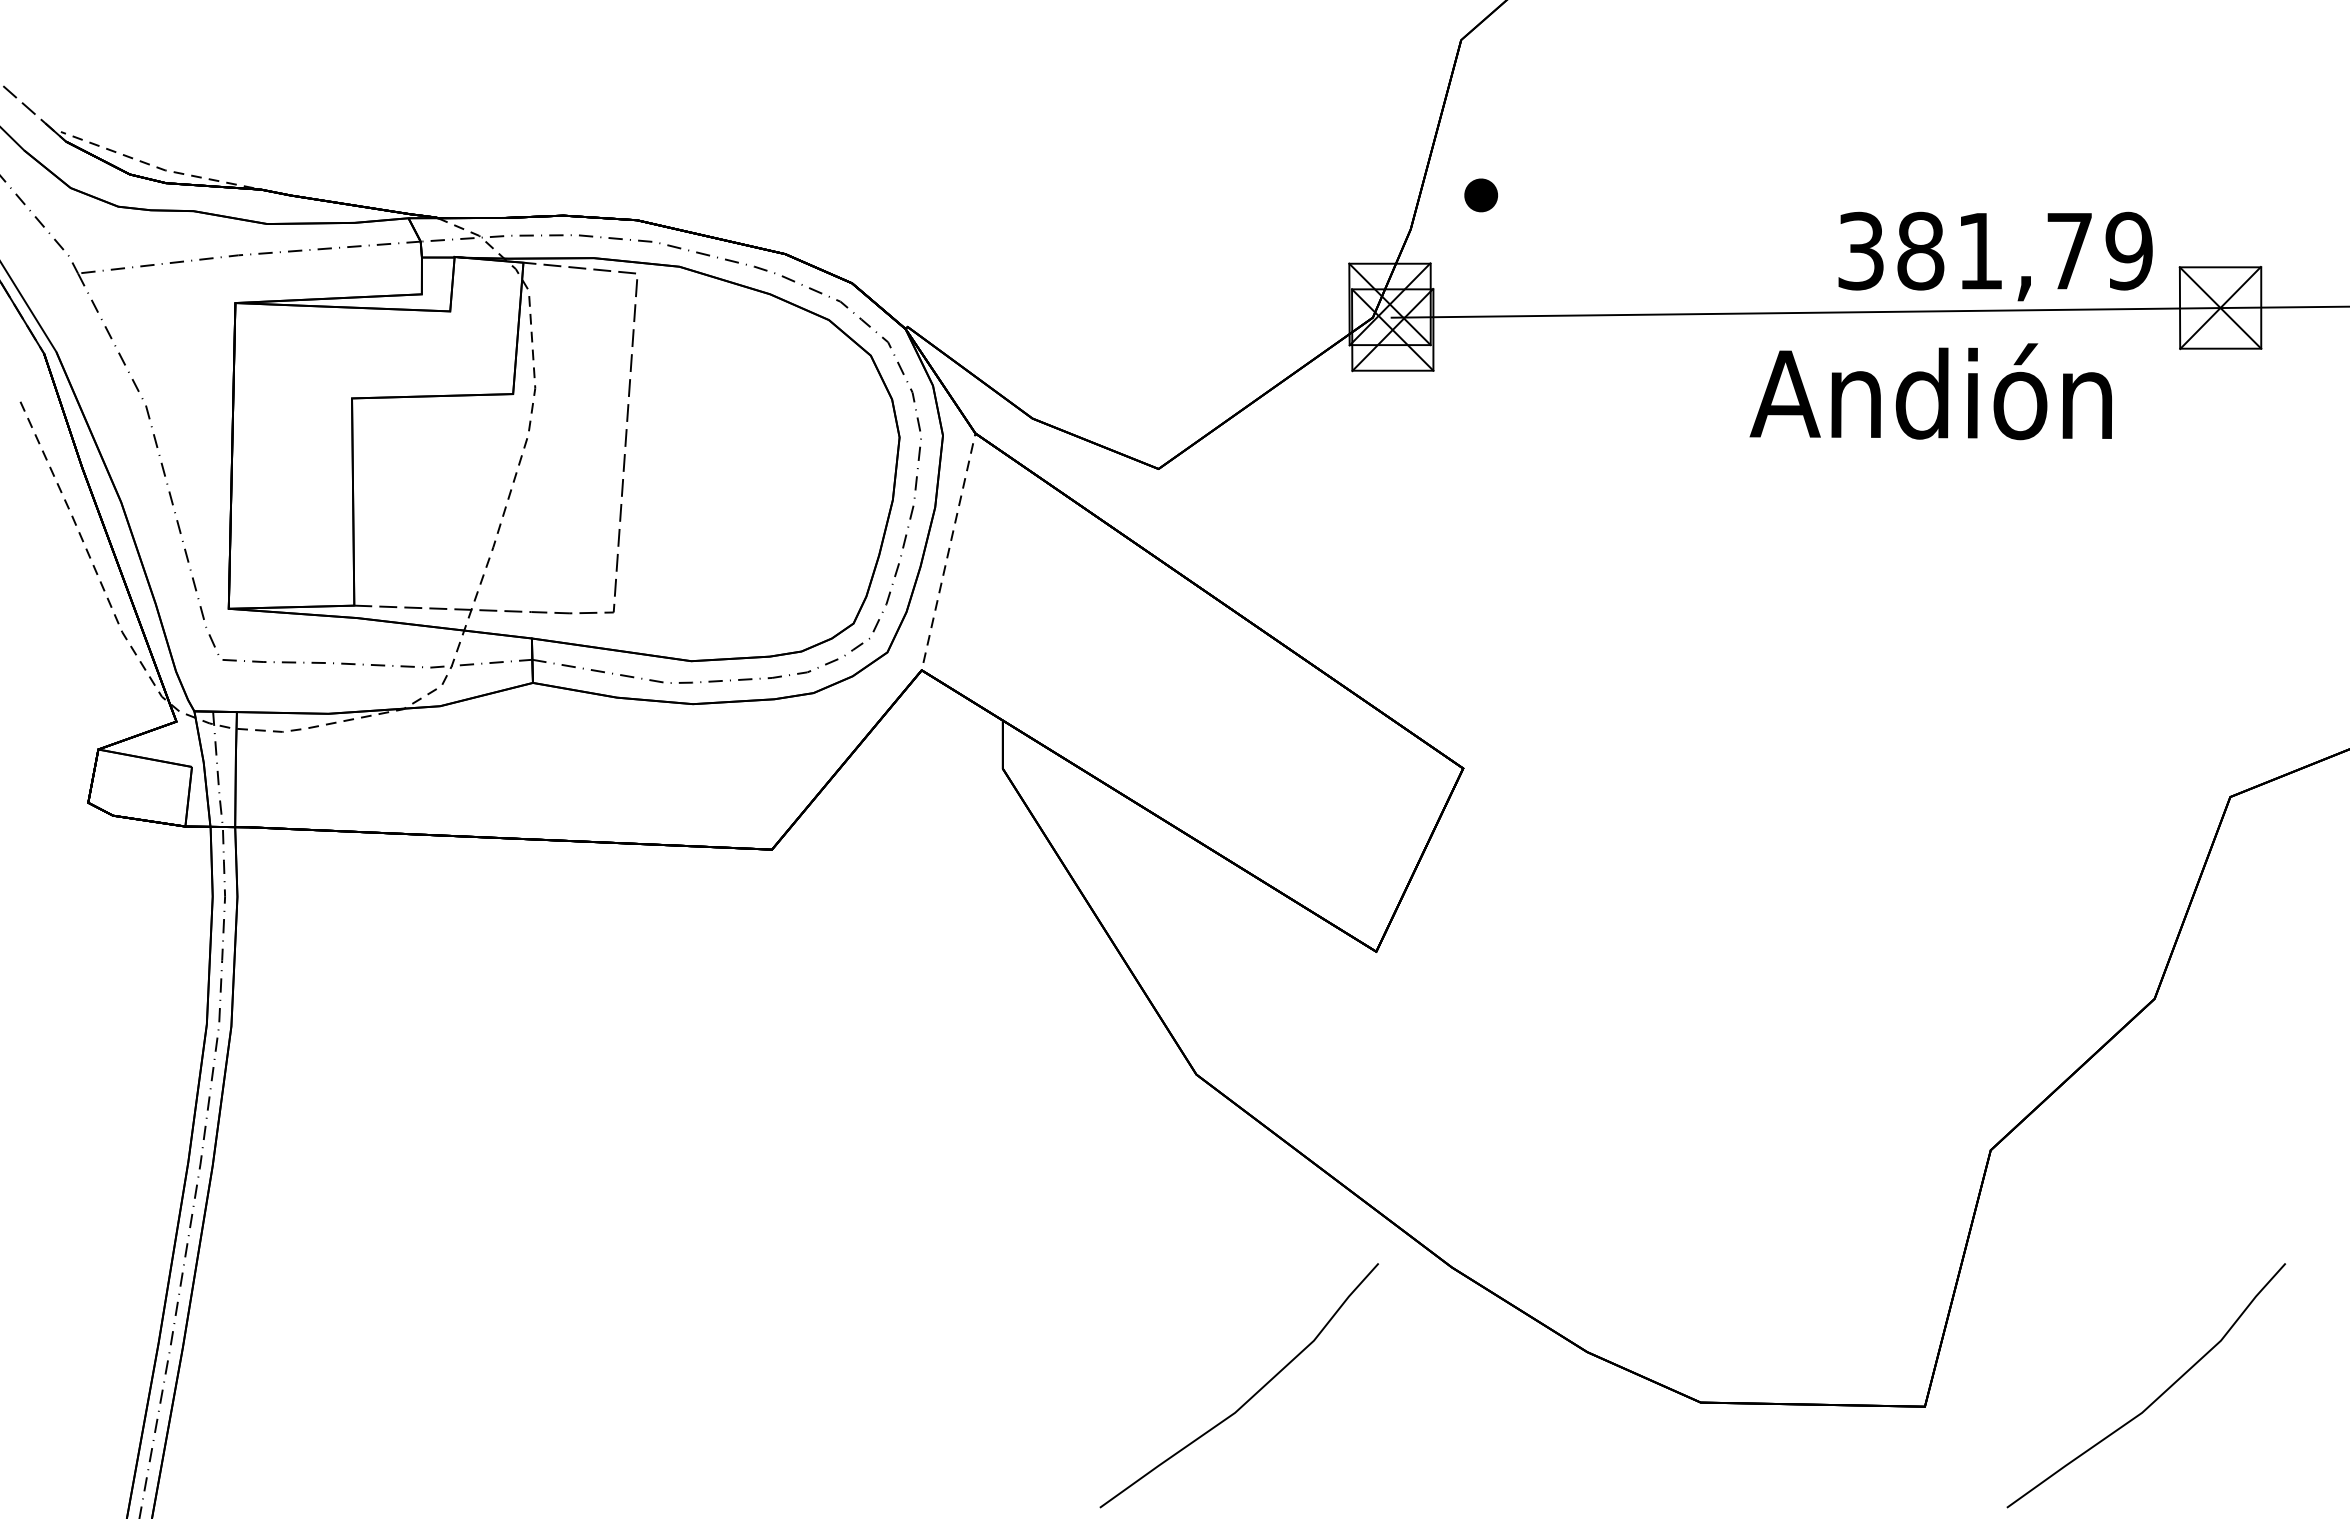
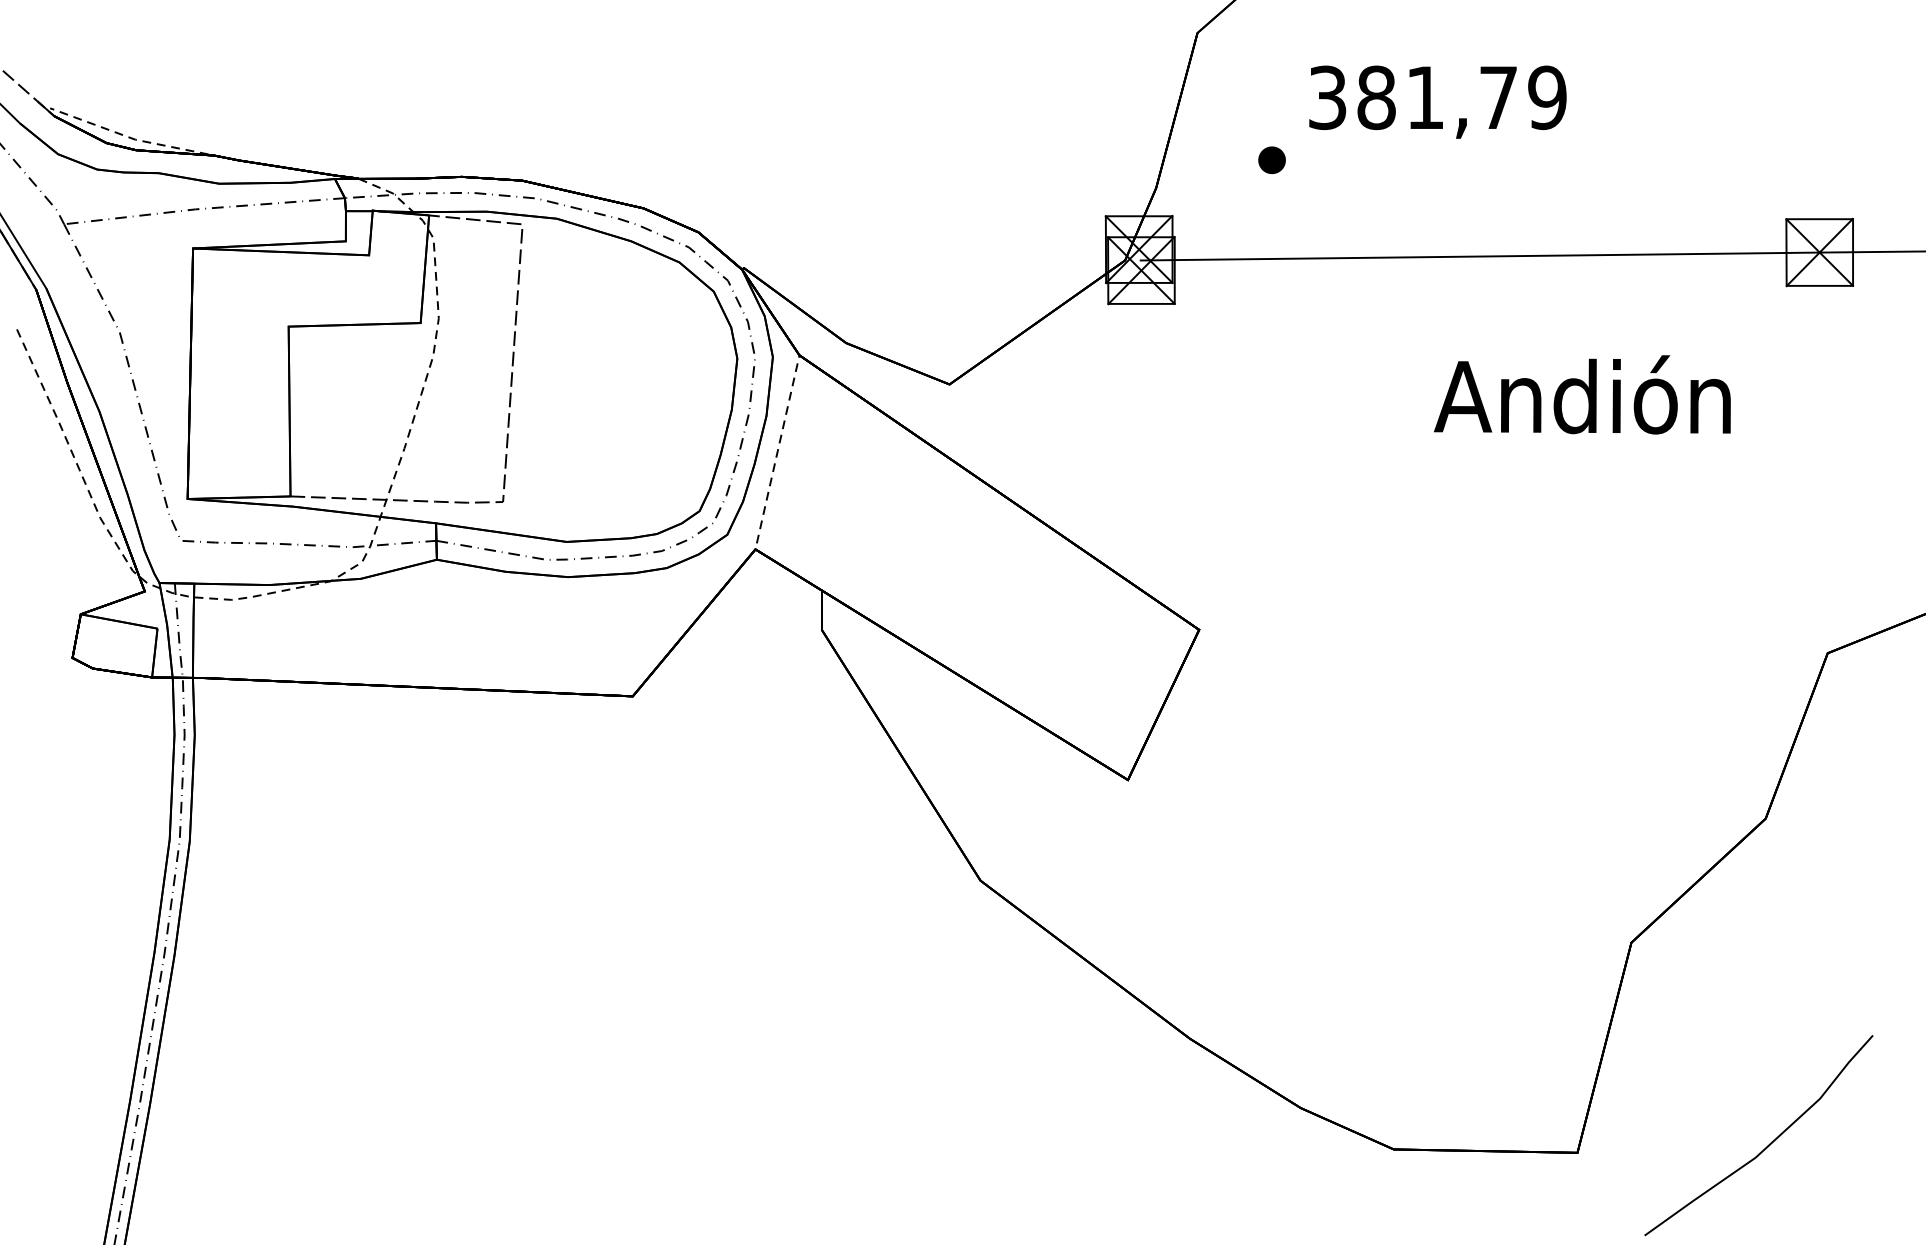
part: (1480, 195) -> (1271, 160), moved
text: (1995, 256) -> (1437, 102), moved
text: (1930, 391) -> (1582, 394), moved
curve: (1250, 1397) -> (1024, 1145), removed

